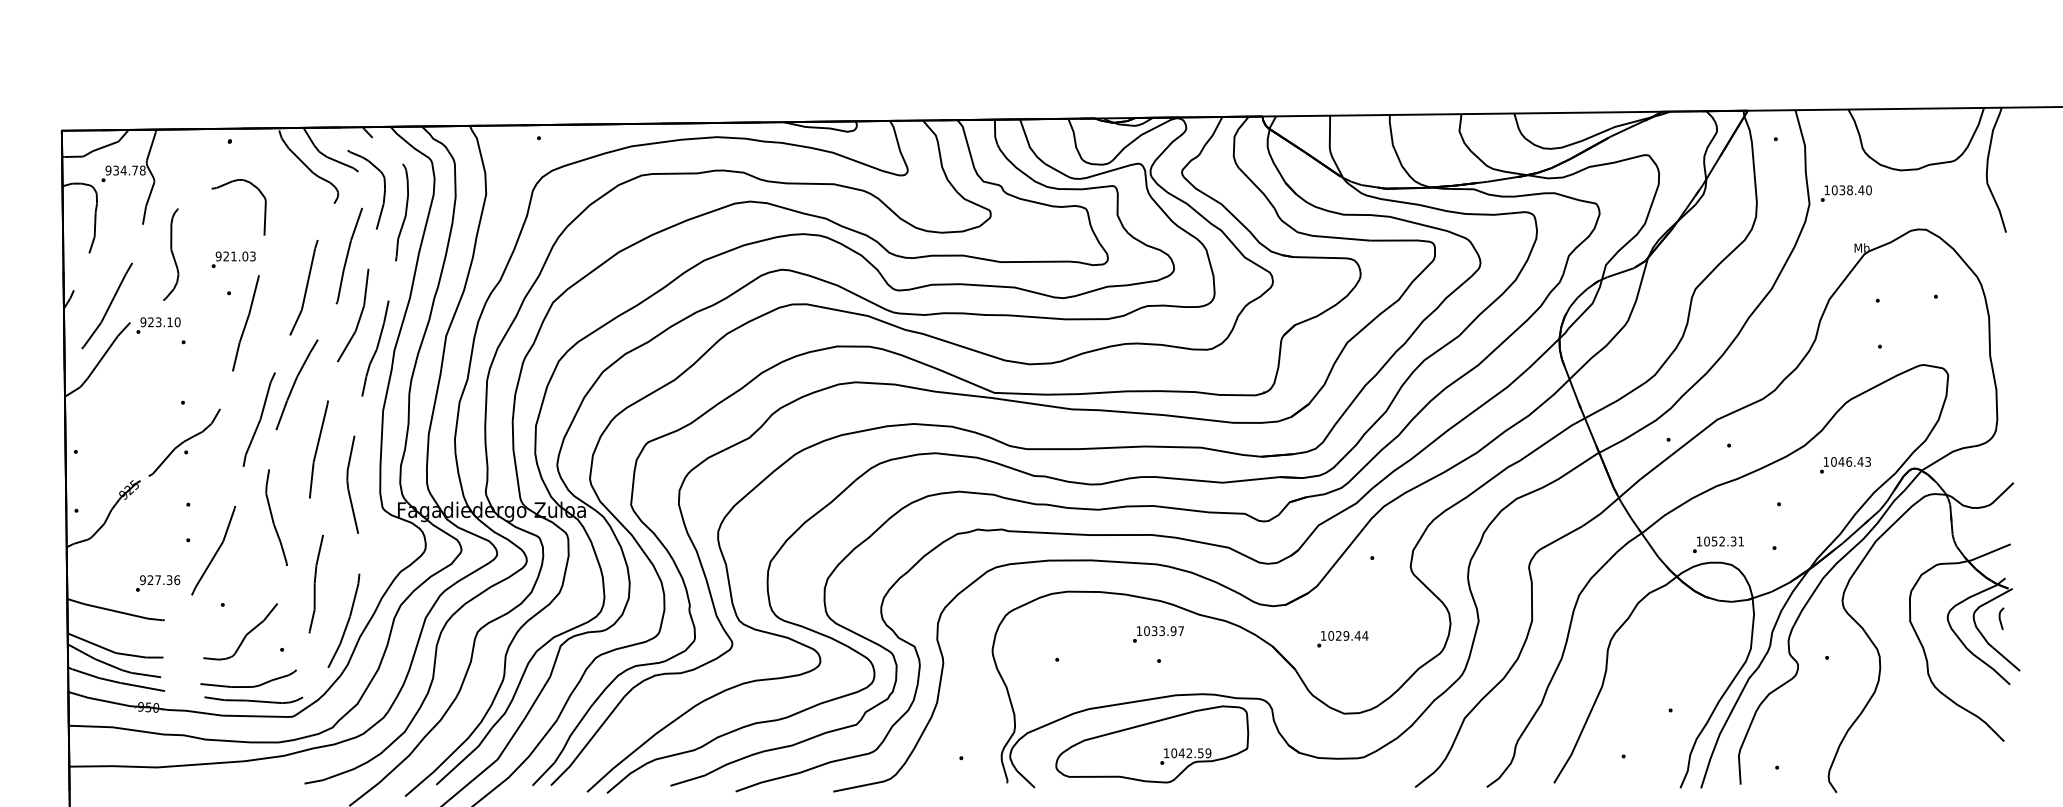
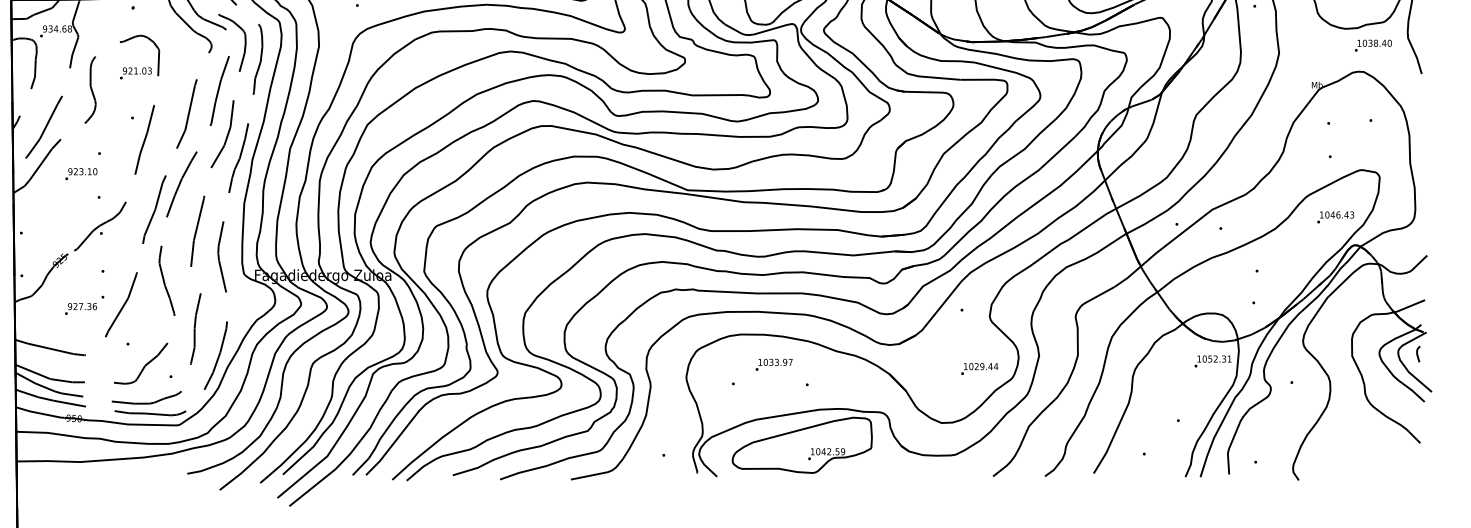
text: (135, 170) -> (64, 28), 934.78 -> 934.68
text: (1846, 193) -> (1373, 45), moved
text: (233, 259) -> (135, 73), moved
text: (158, 325) -> (81, 174), moved
text: (1845, 465) -> (1335, 217), moved
text: (1718, 544) -> (1213, 361), moved
text: (158, 583) -> (81, 308), moved
text: (1158, 634) -> (774, 364), moved
text: (1342, 639) -> (979, 369), moved

